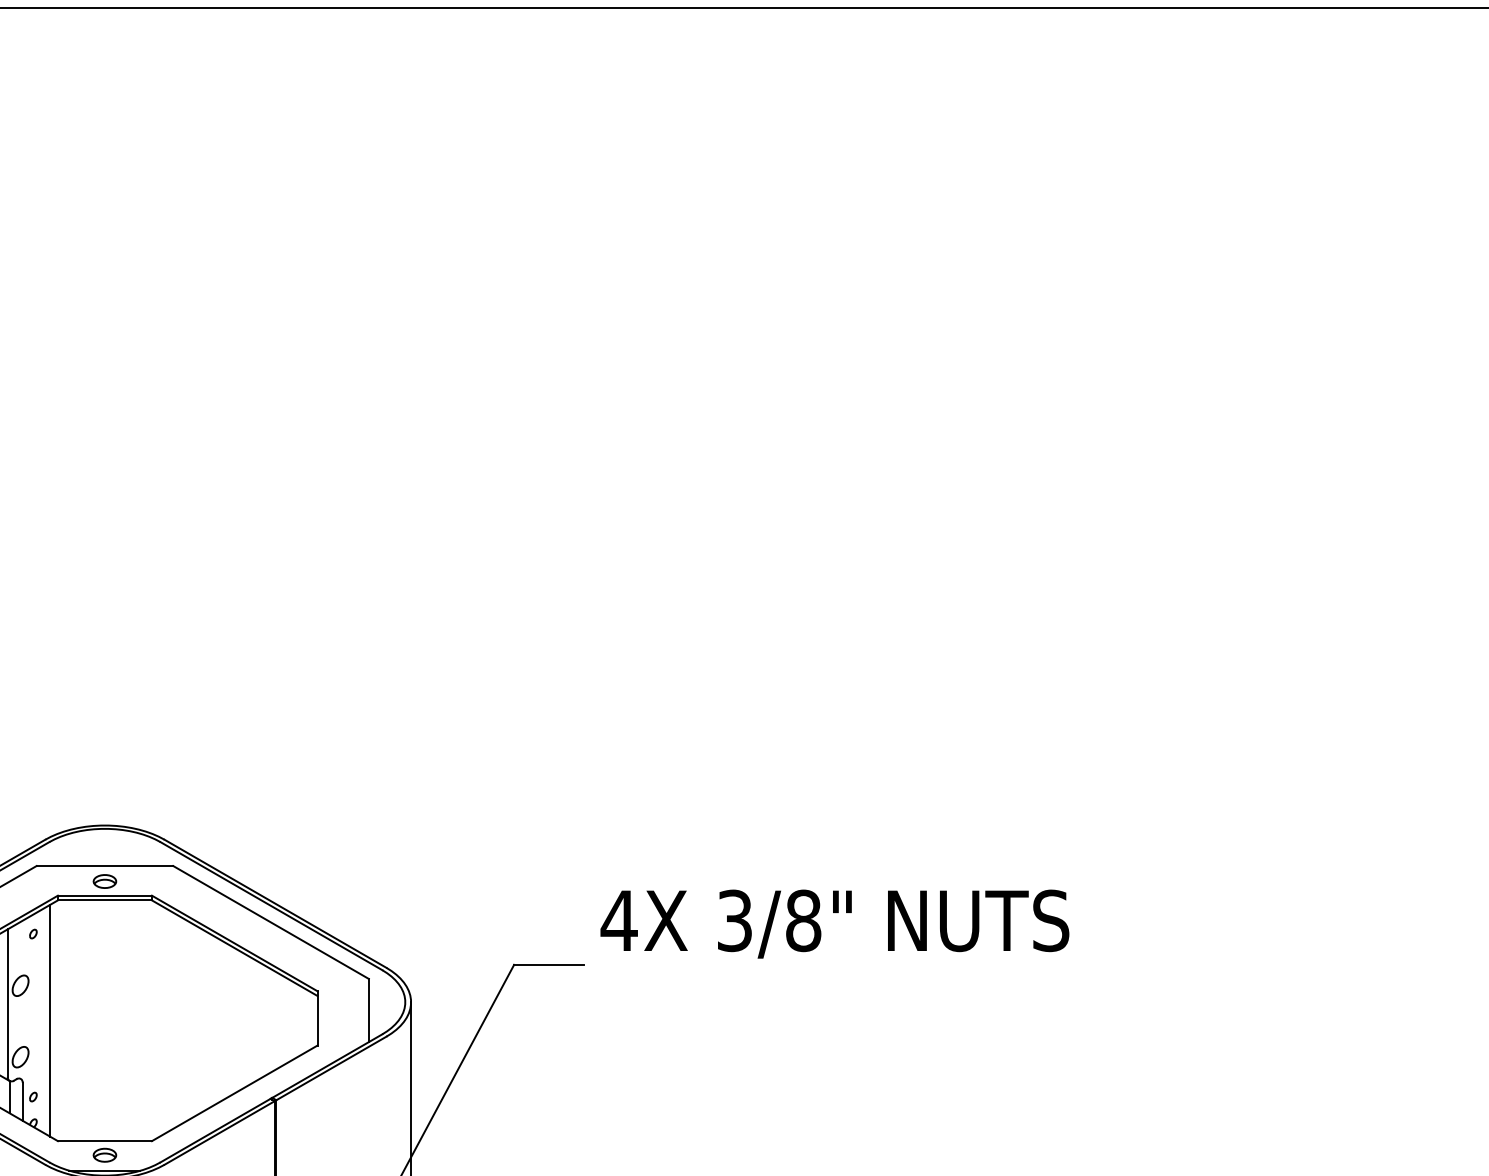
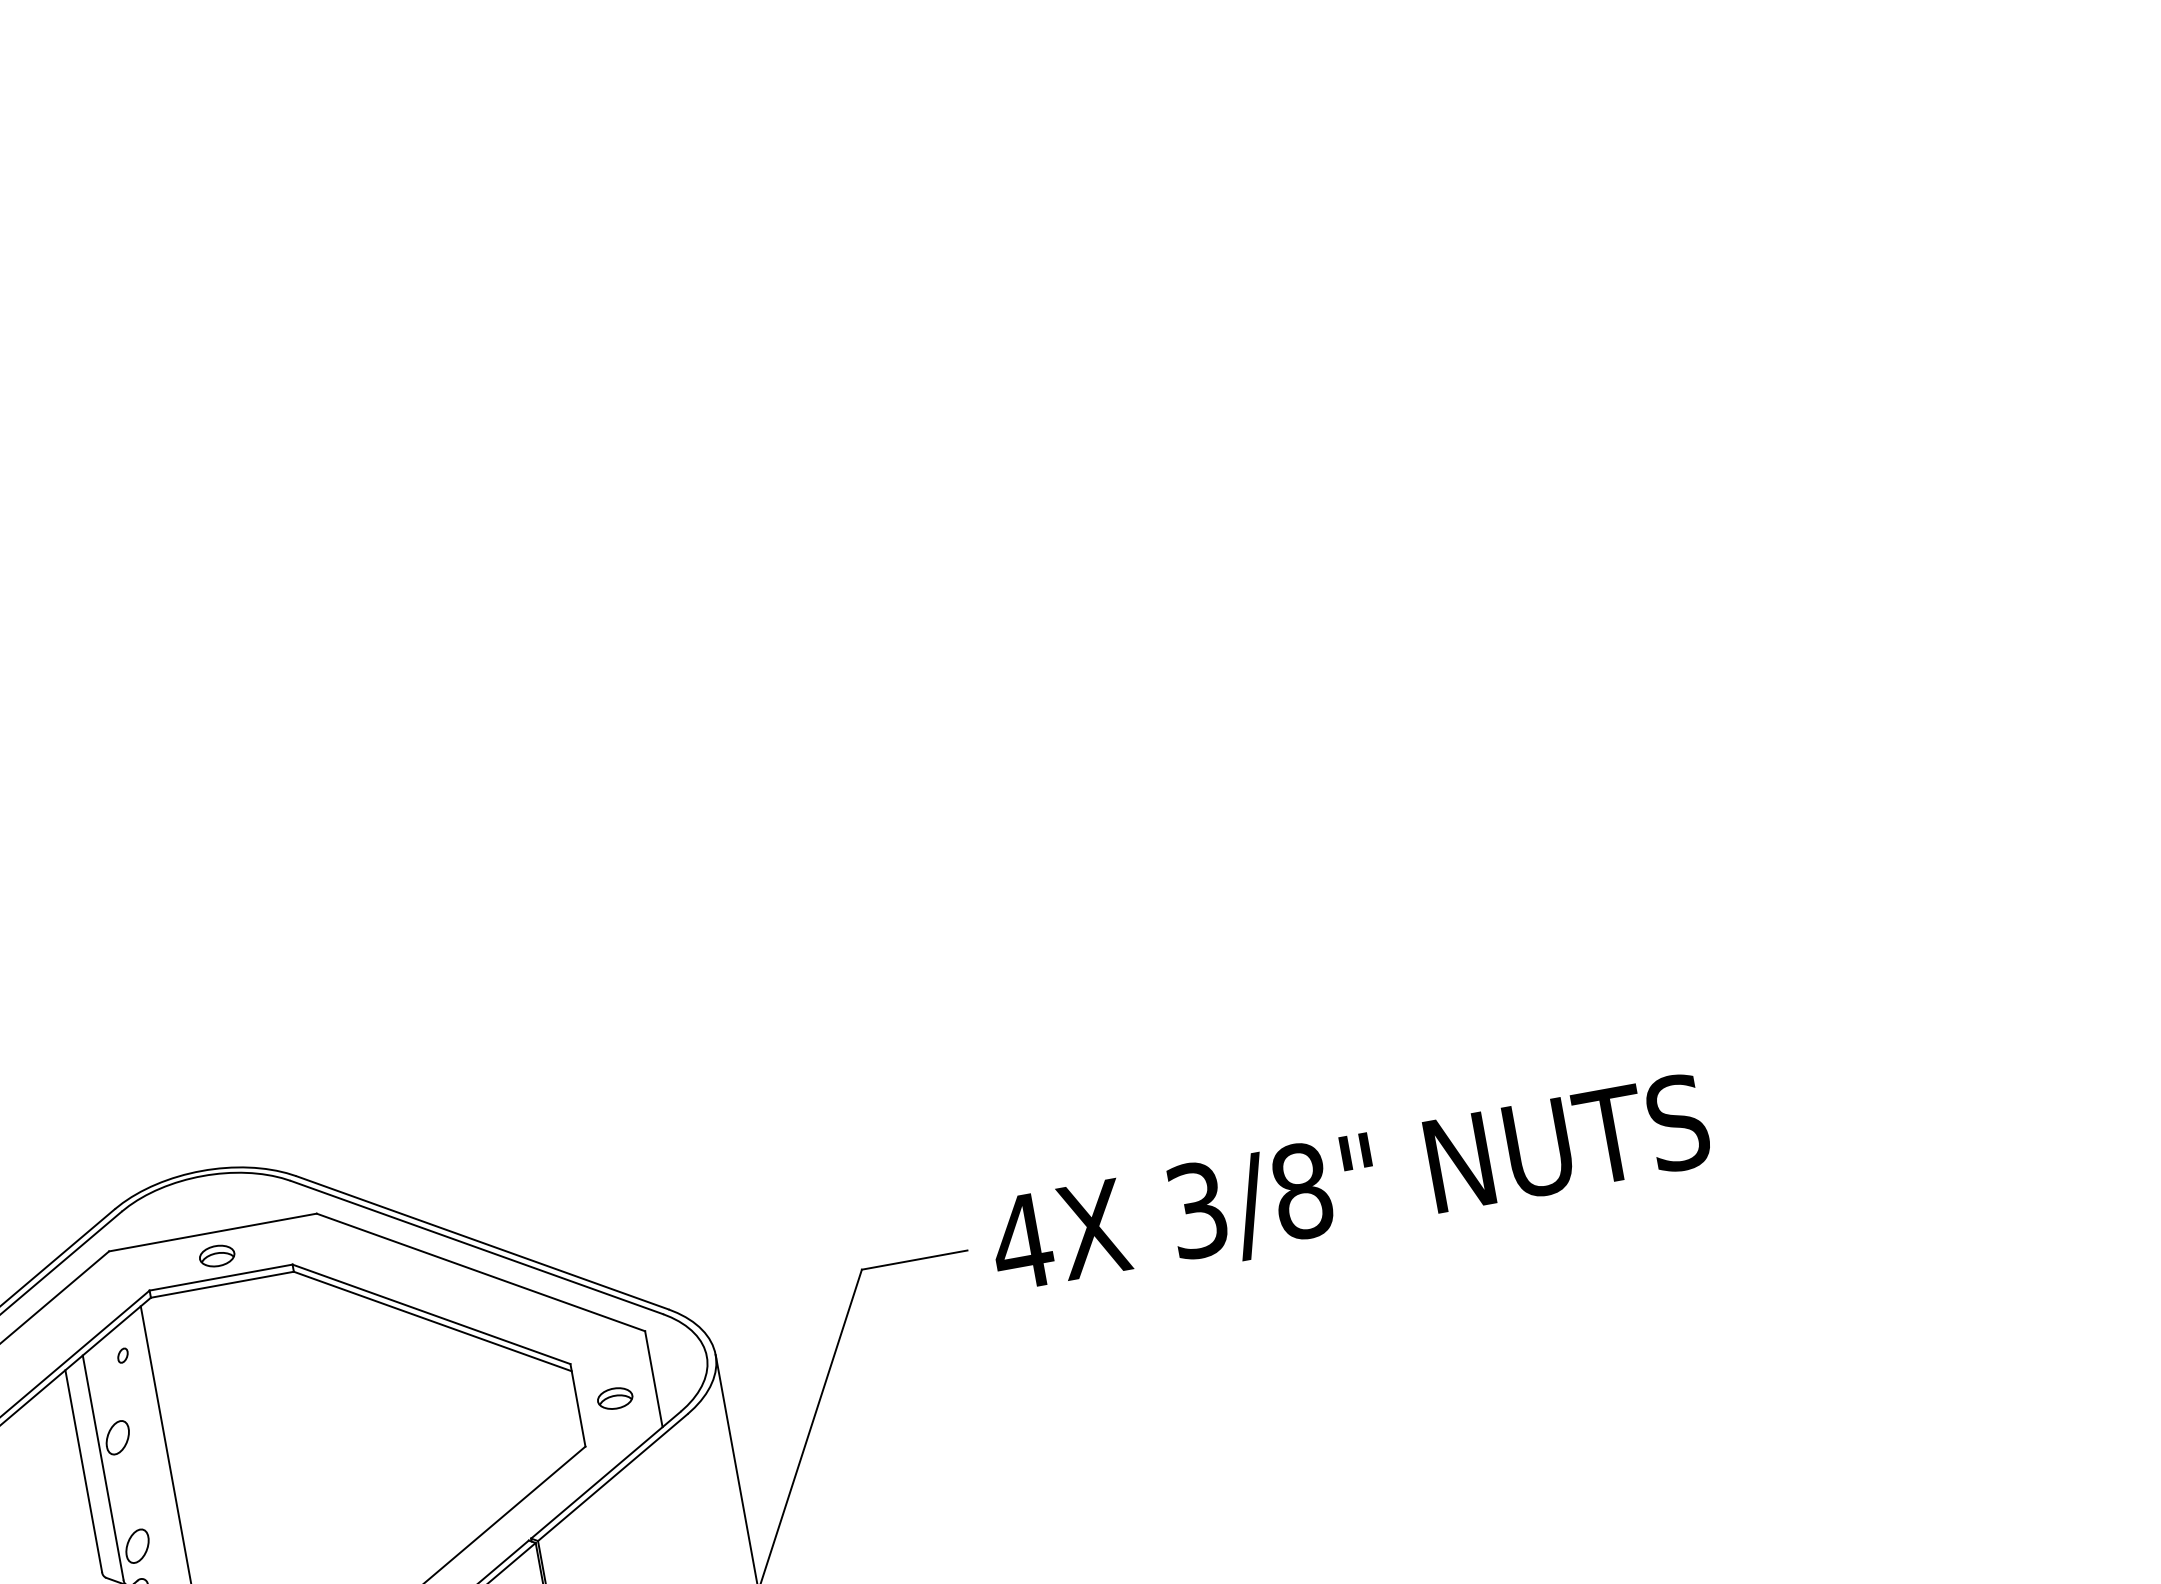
text: (834, 923) -> (1349, 1186), moved
part: (341, 1018) -> (614, 1398), added

